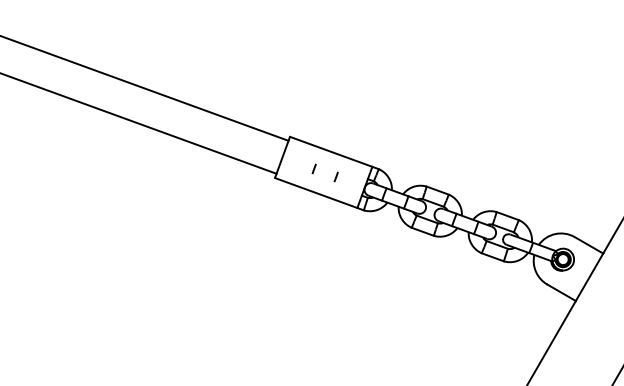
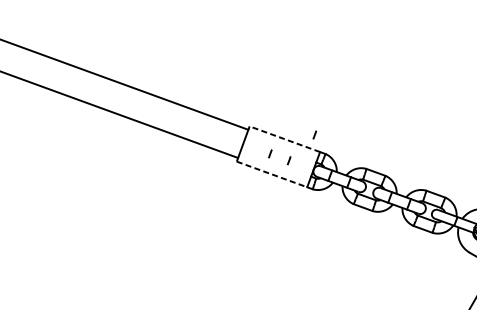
curve: (365, 146) -> (314, 134), added
line: (331, 151) -> (285, 138), solid -> dashed
line: (316, 193) -> (272, 174), solid -> dashed

